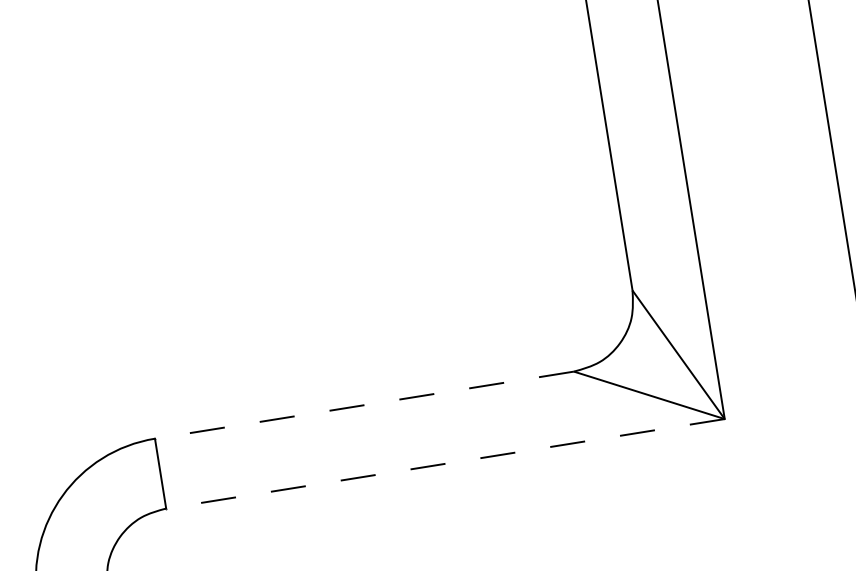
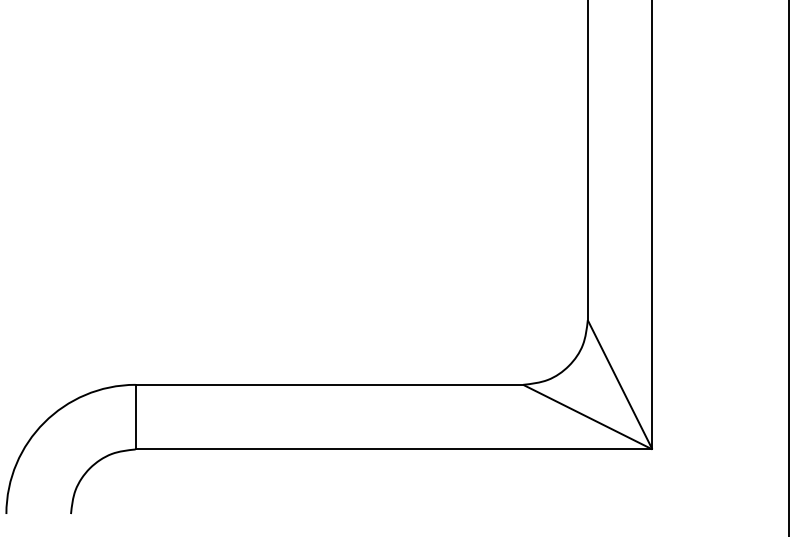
line: (364, 404) -> (329, 384), dashed -> solid
line: (444, 463) -> (393, 449), dashed -> solid

